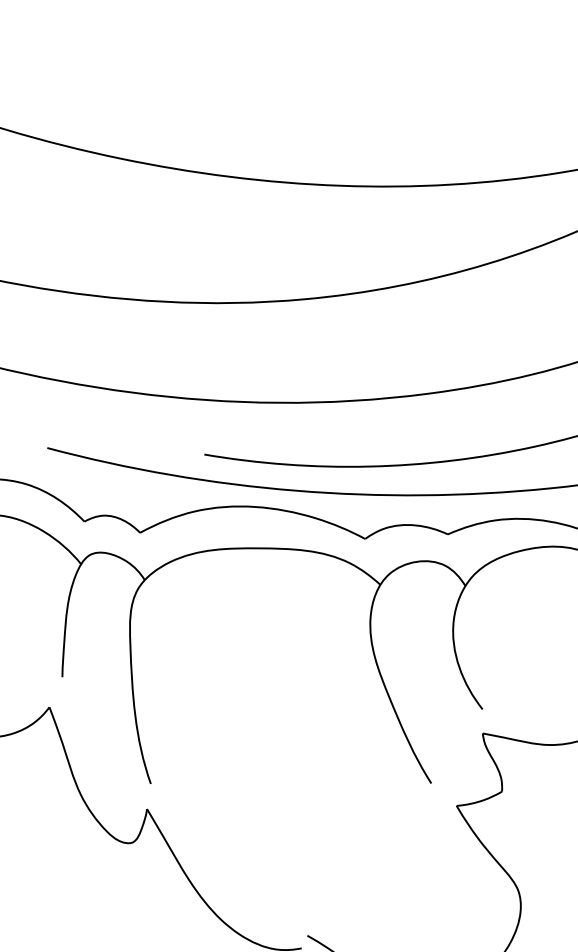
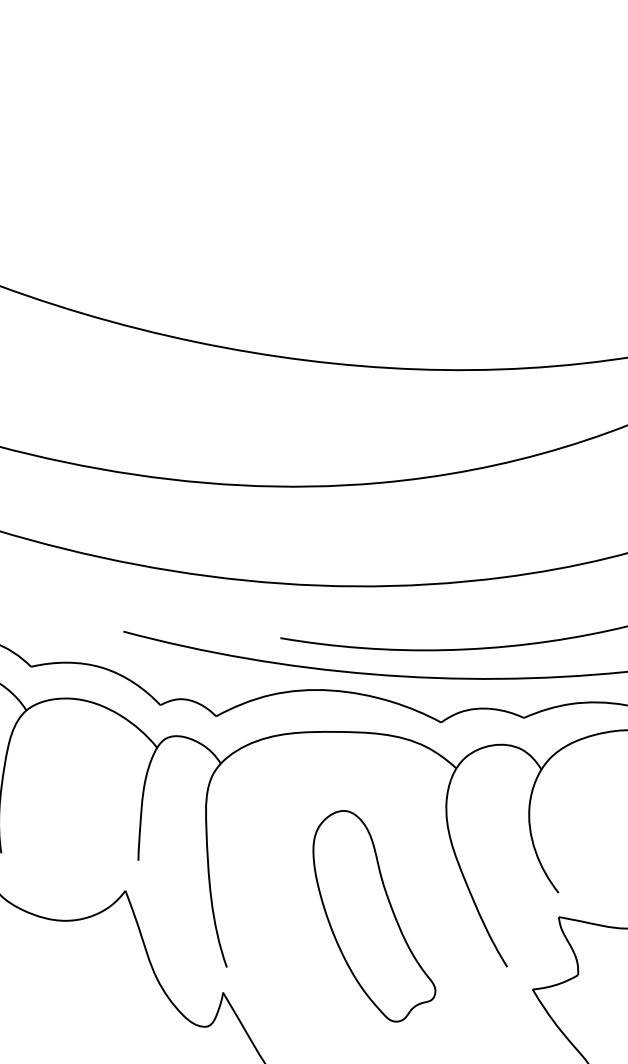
part: (298, 732) -> (374, 916), added

